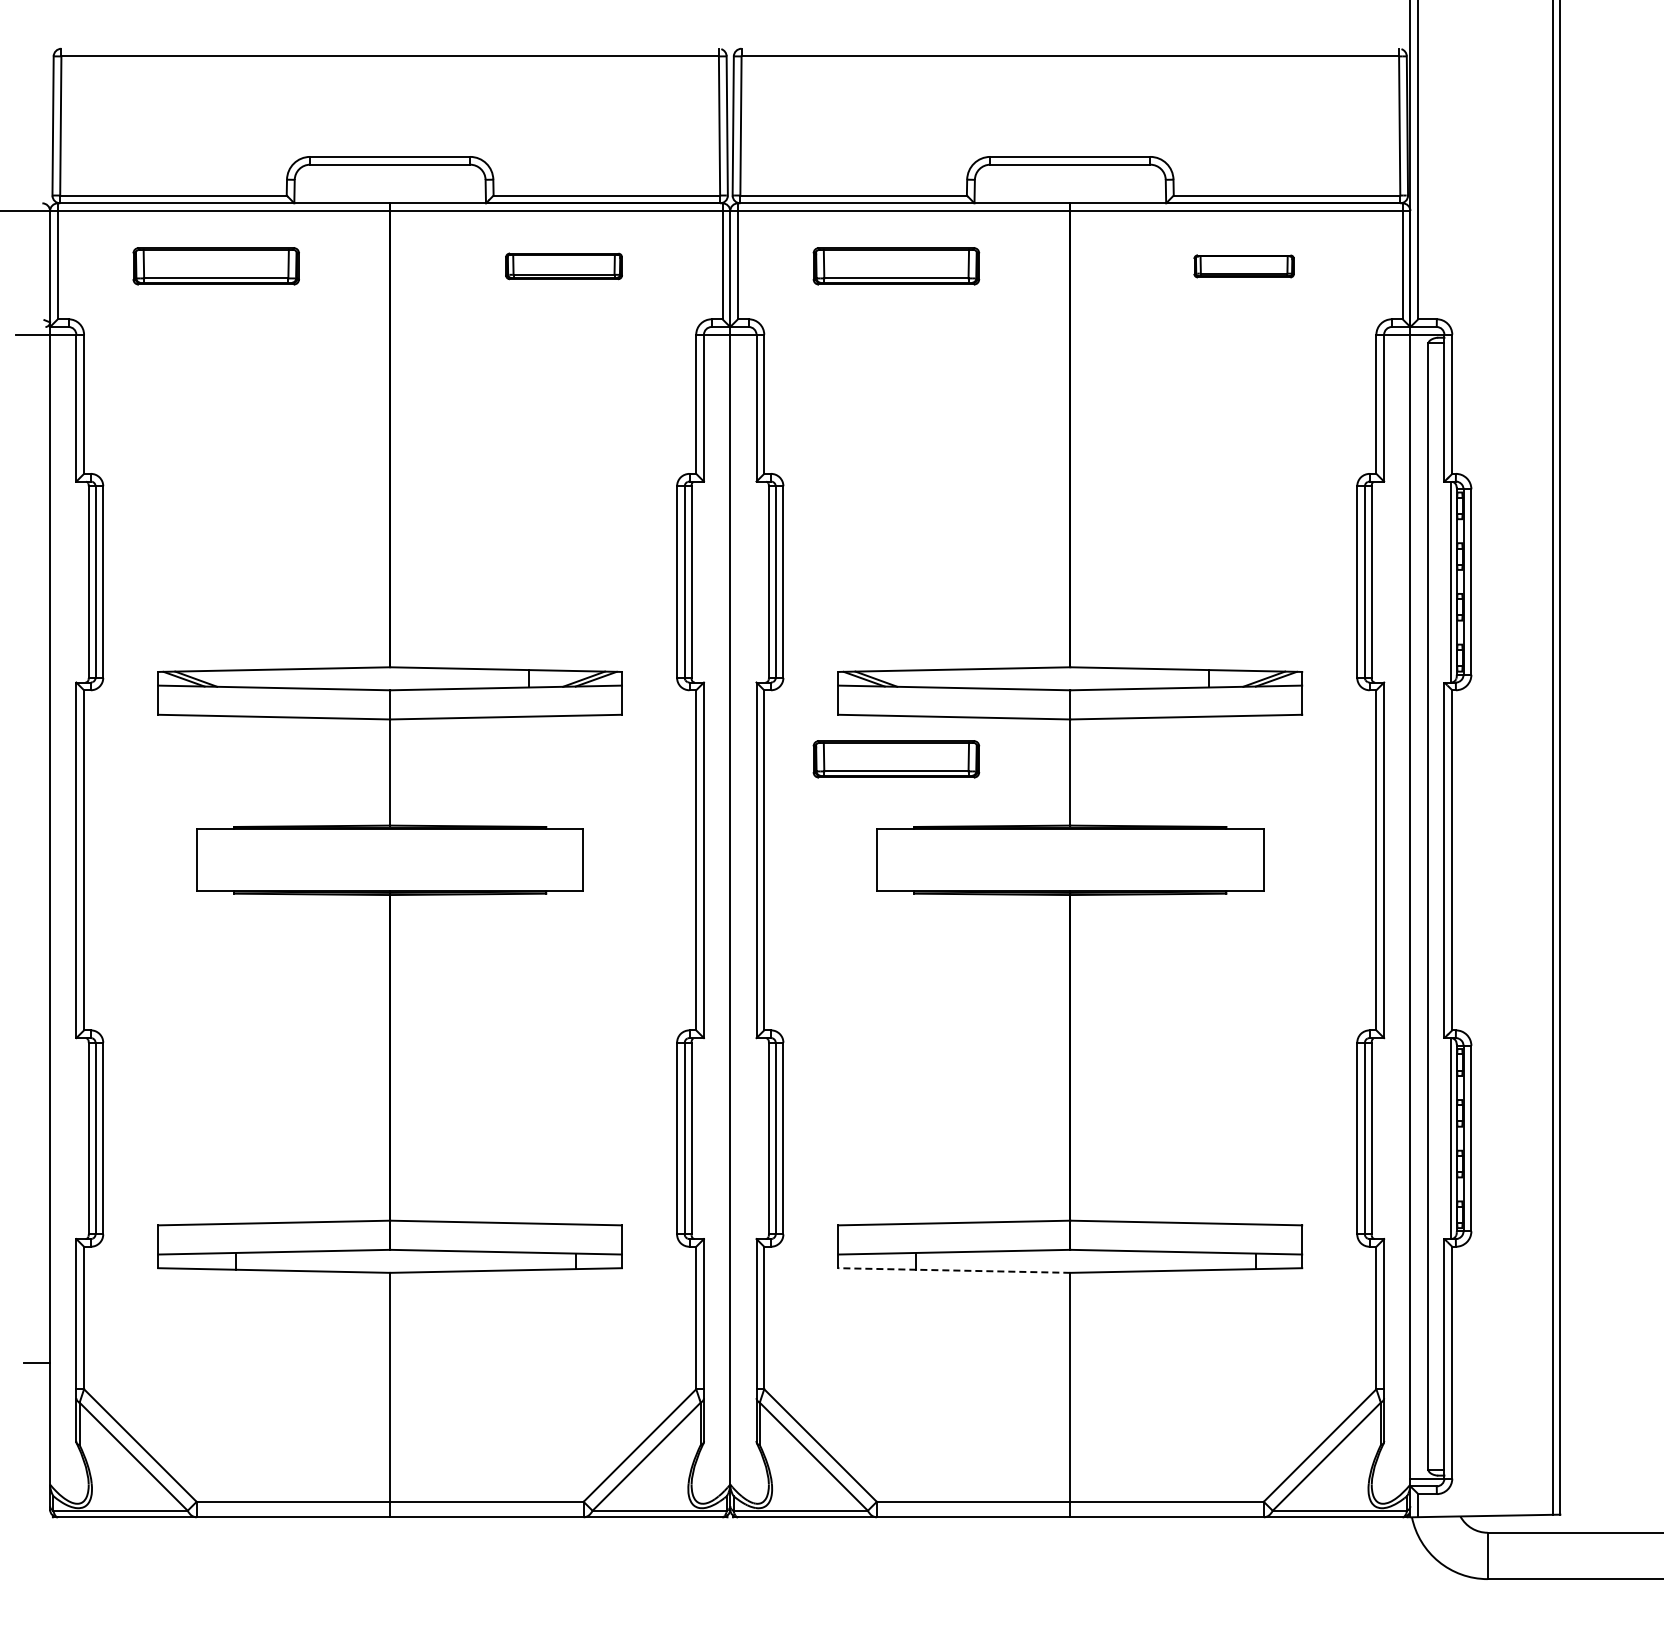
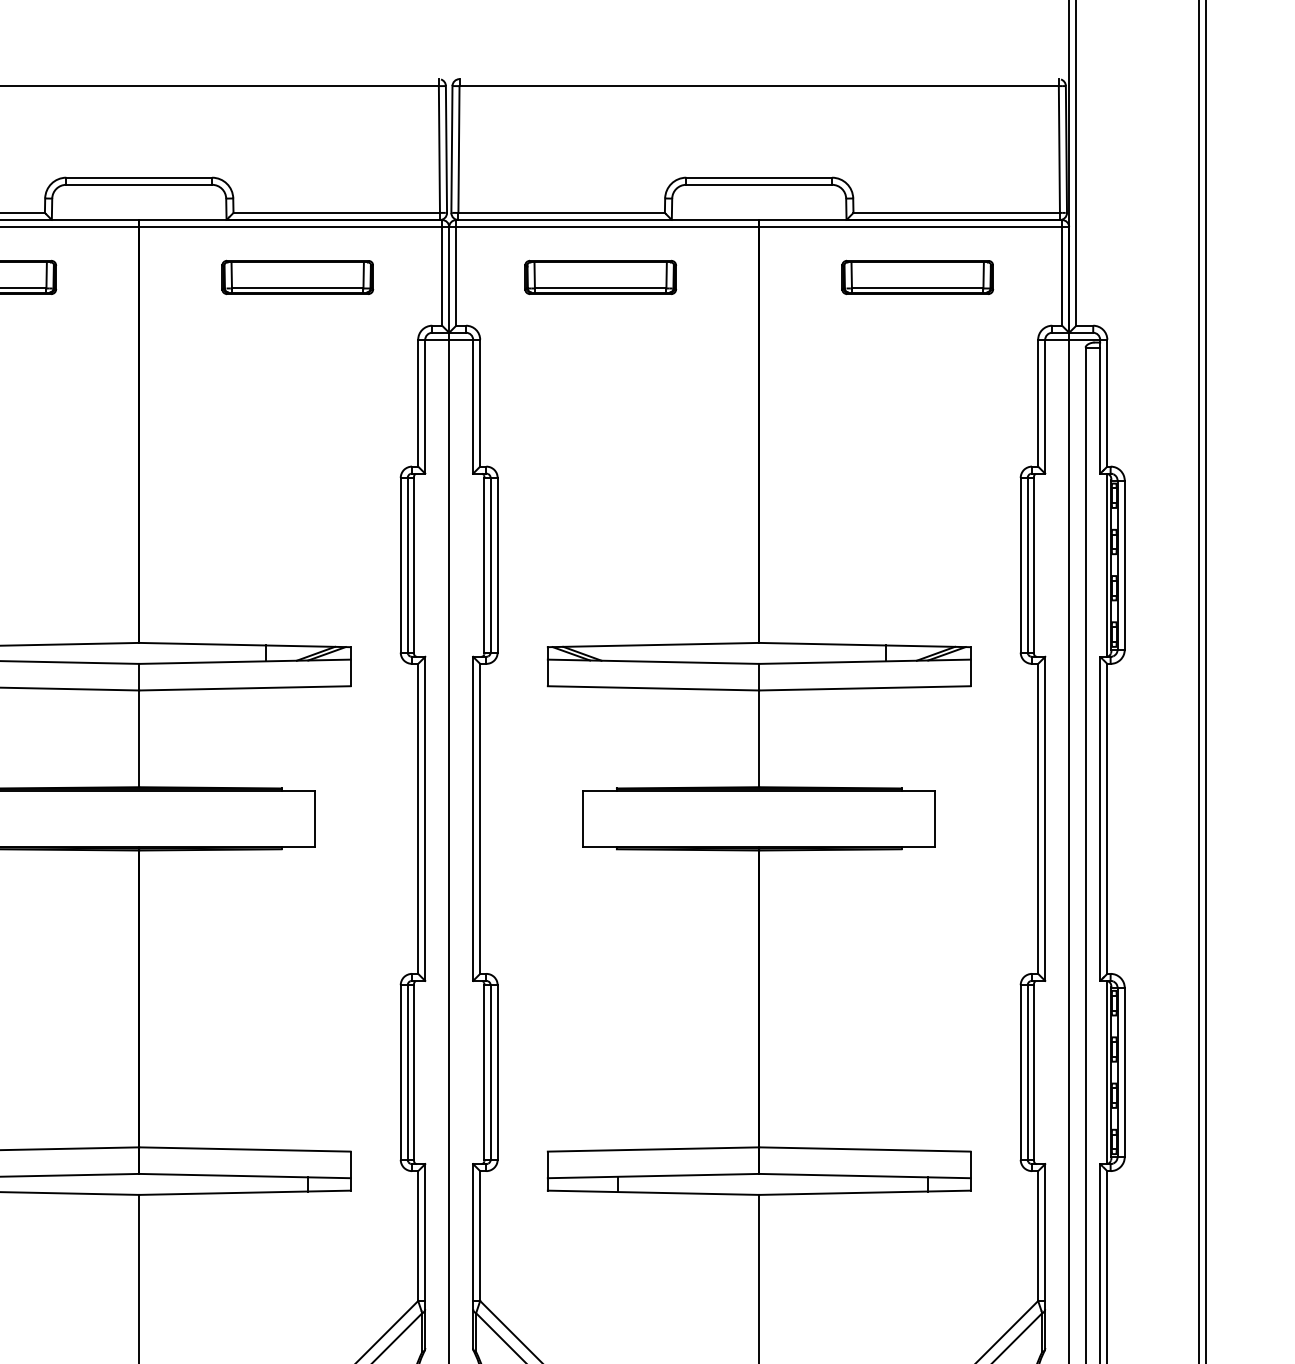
part: (563, 266) -> (297, 277), size x1.43
part: (1243, 266) -> (917, 277), size x1.67
part: (896, 759) -> (600, 726), removed
line: (954, 1270) -> (653, 1192), dashed -> solid

